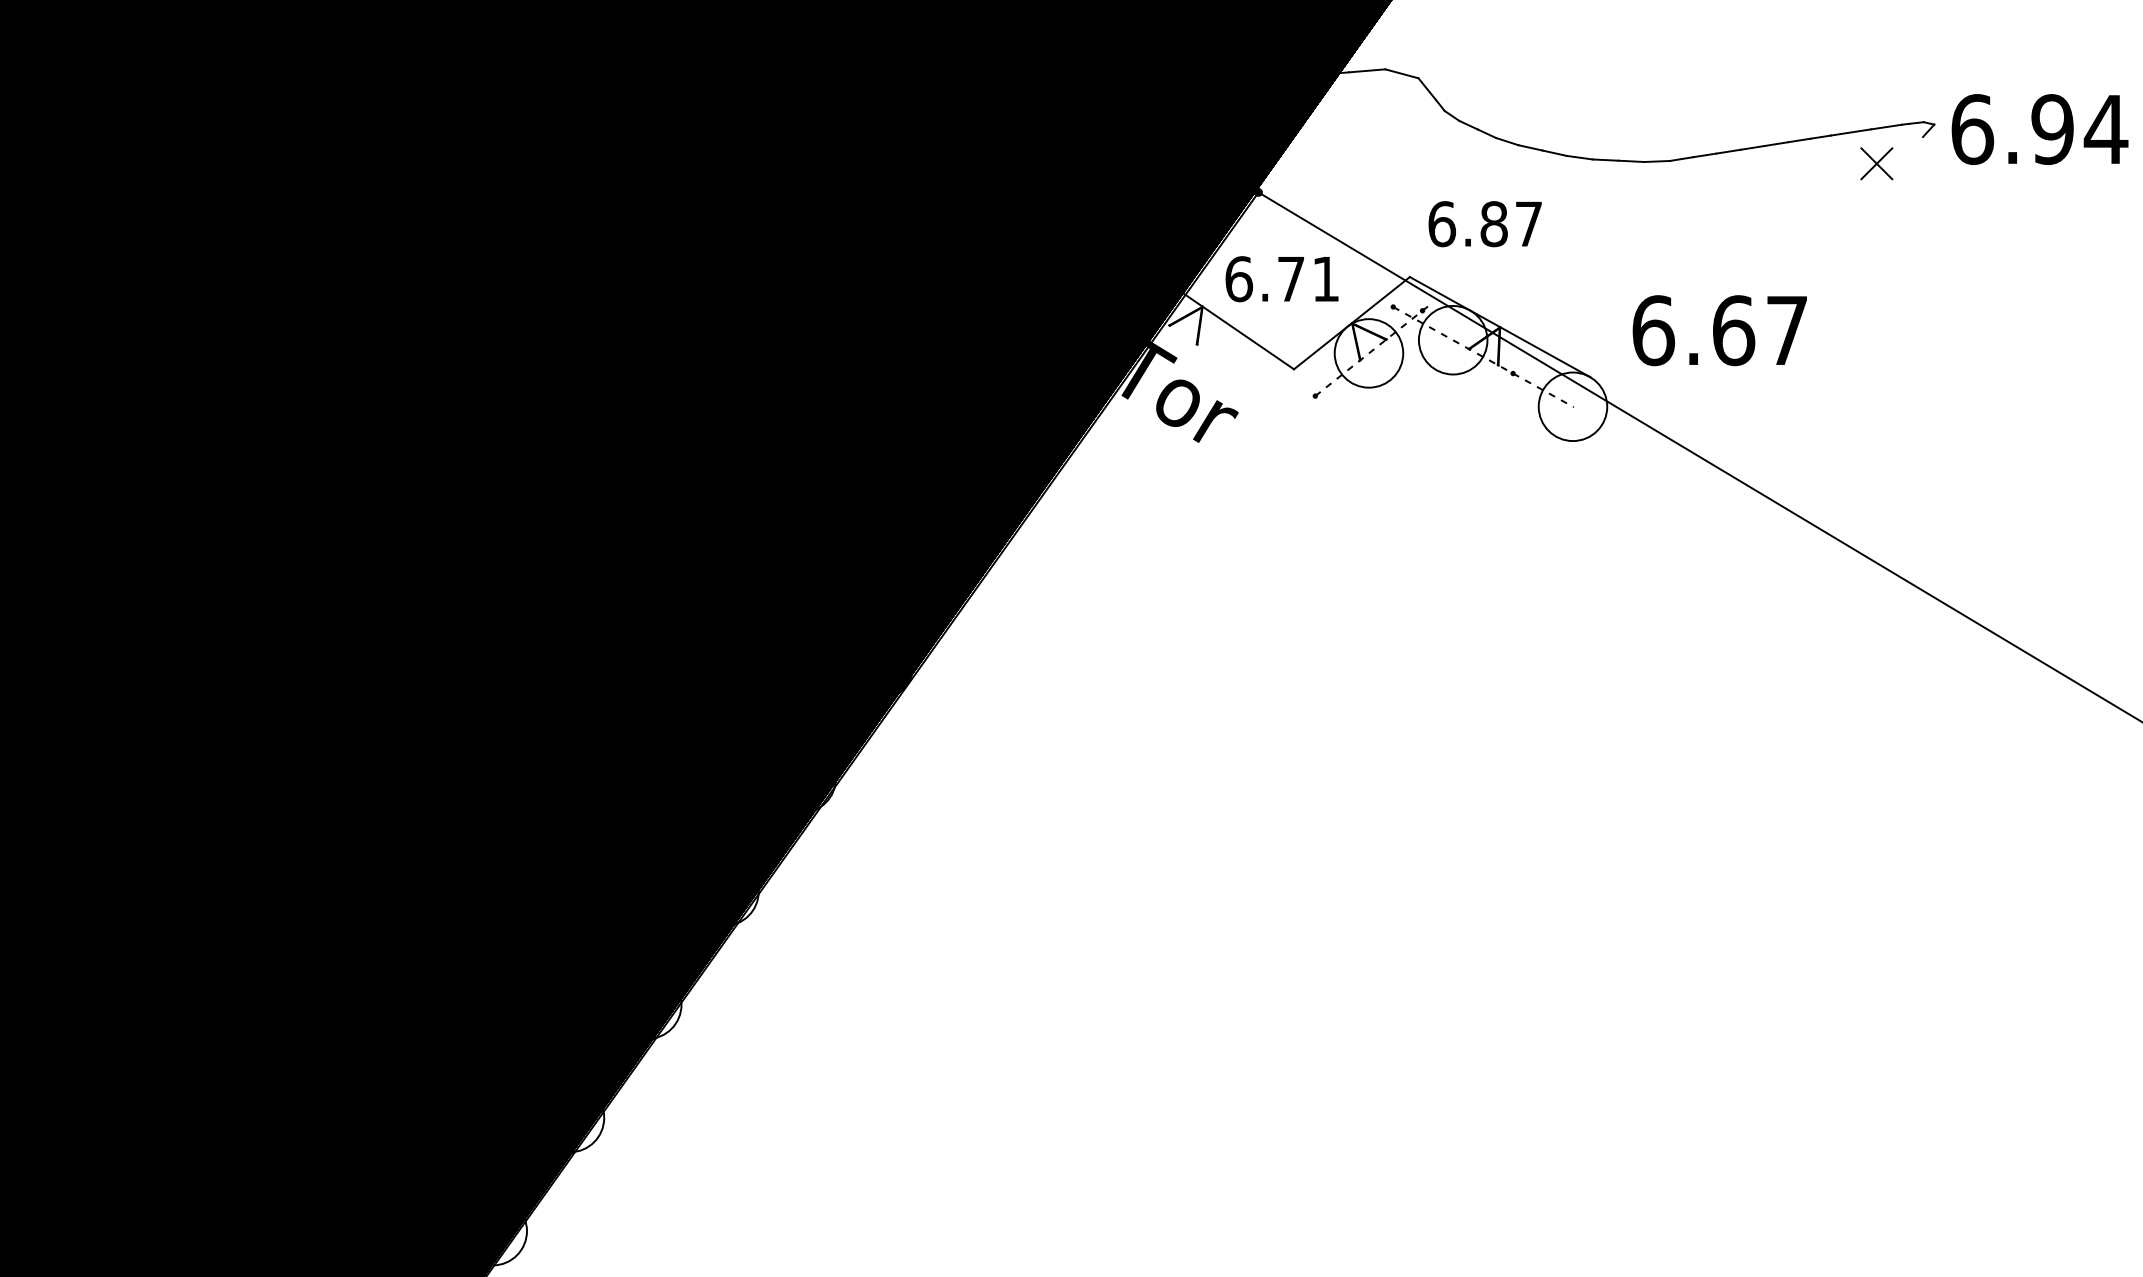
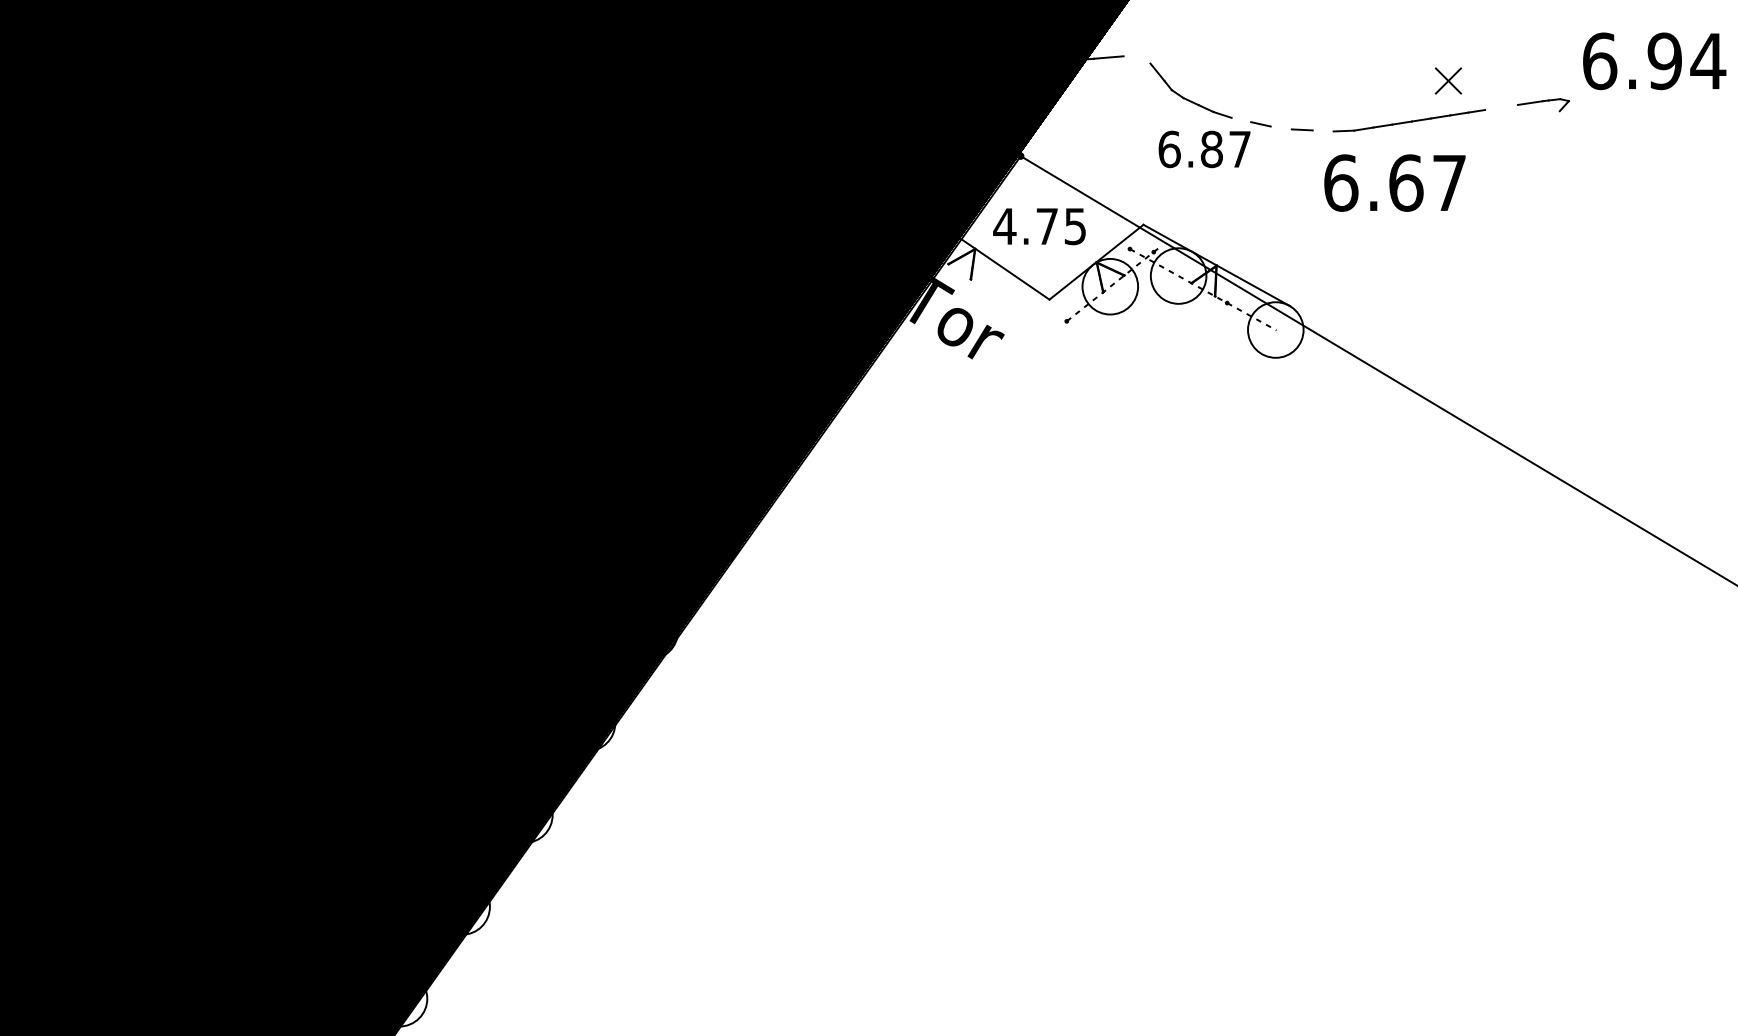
line: (1401, 73) -> (1136, 59), removed
text: (2039, 129) -> (1654, 61), moved
line: (1850, 132) -> (1500, 107), removed
line: (1530, 147) -> (1241, 119), removed
line: (1579, 157) -> (1281, 127), removed
line: (1631, 161) -> (1323, 131), removed
part: (1876, 163) -> (1448, 80), moved
text: (1484, 224) -> (1204, 149), moved
text: (1281, 279) -> (1039, 226), 6.71 -> 4.75
text: (1719, 330) -> (1394, 182), moved

